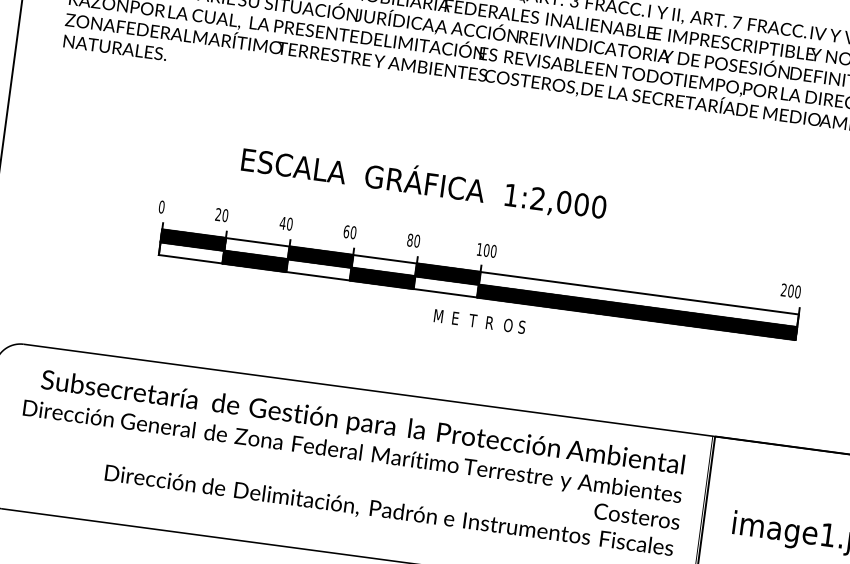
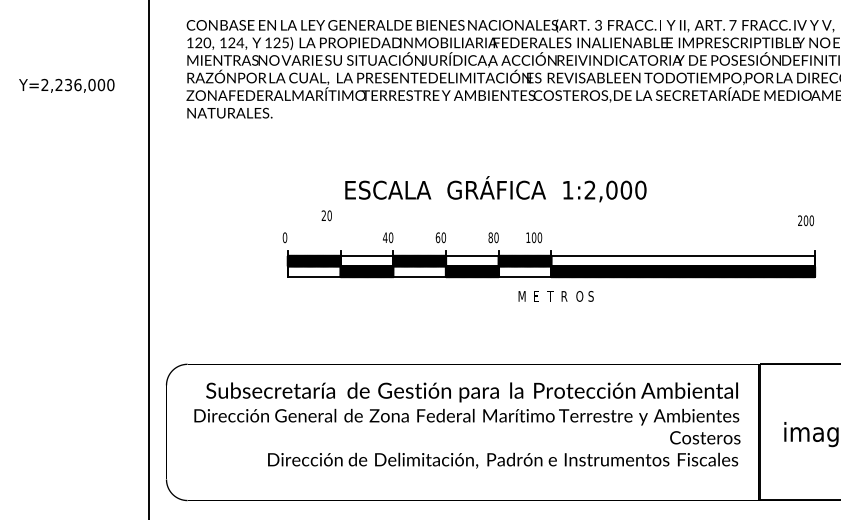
text: (221, 214) -> (326, 215), moved
text: (487, 250) -> (534, 237), moved
text: (790, 290) -> (805, 220), moved

